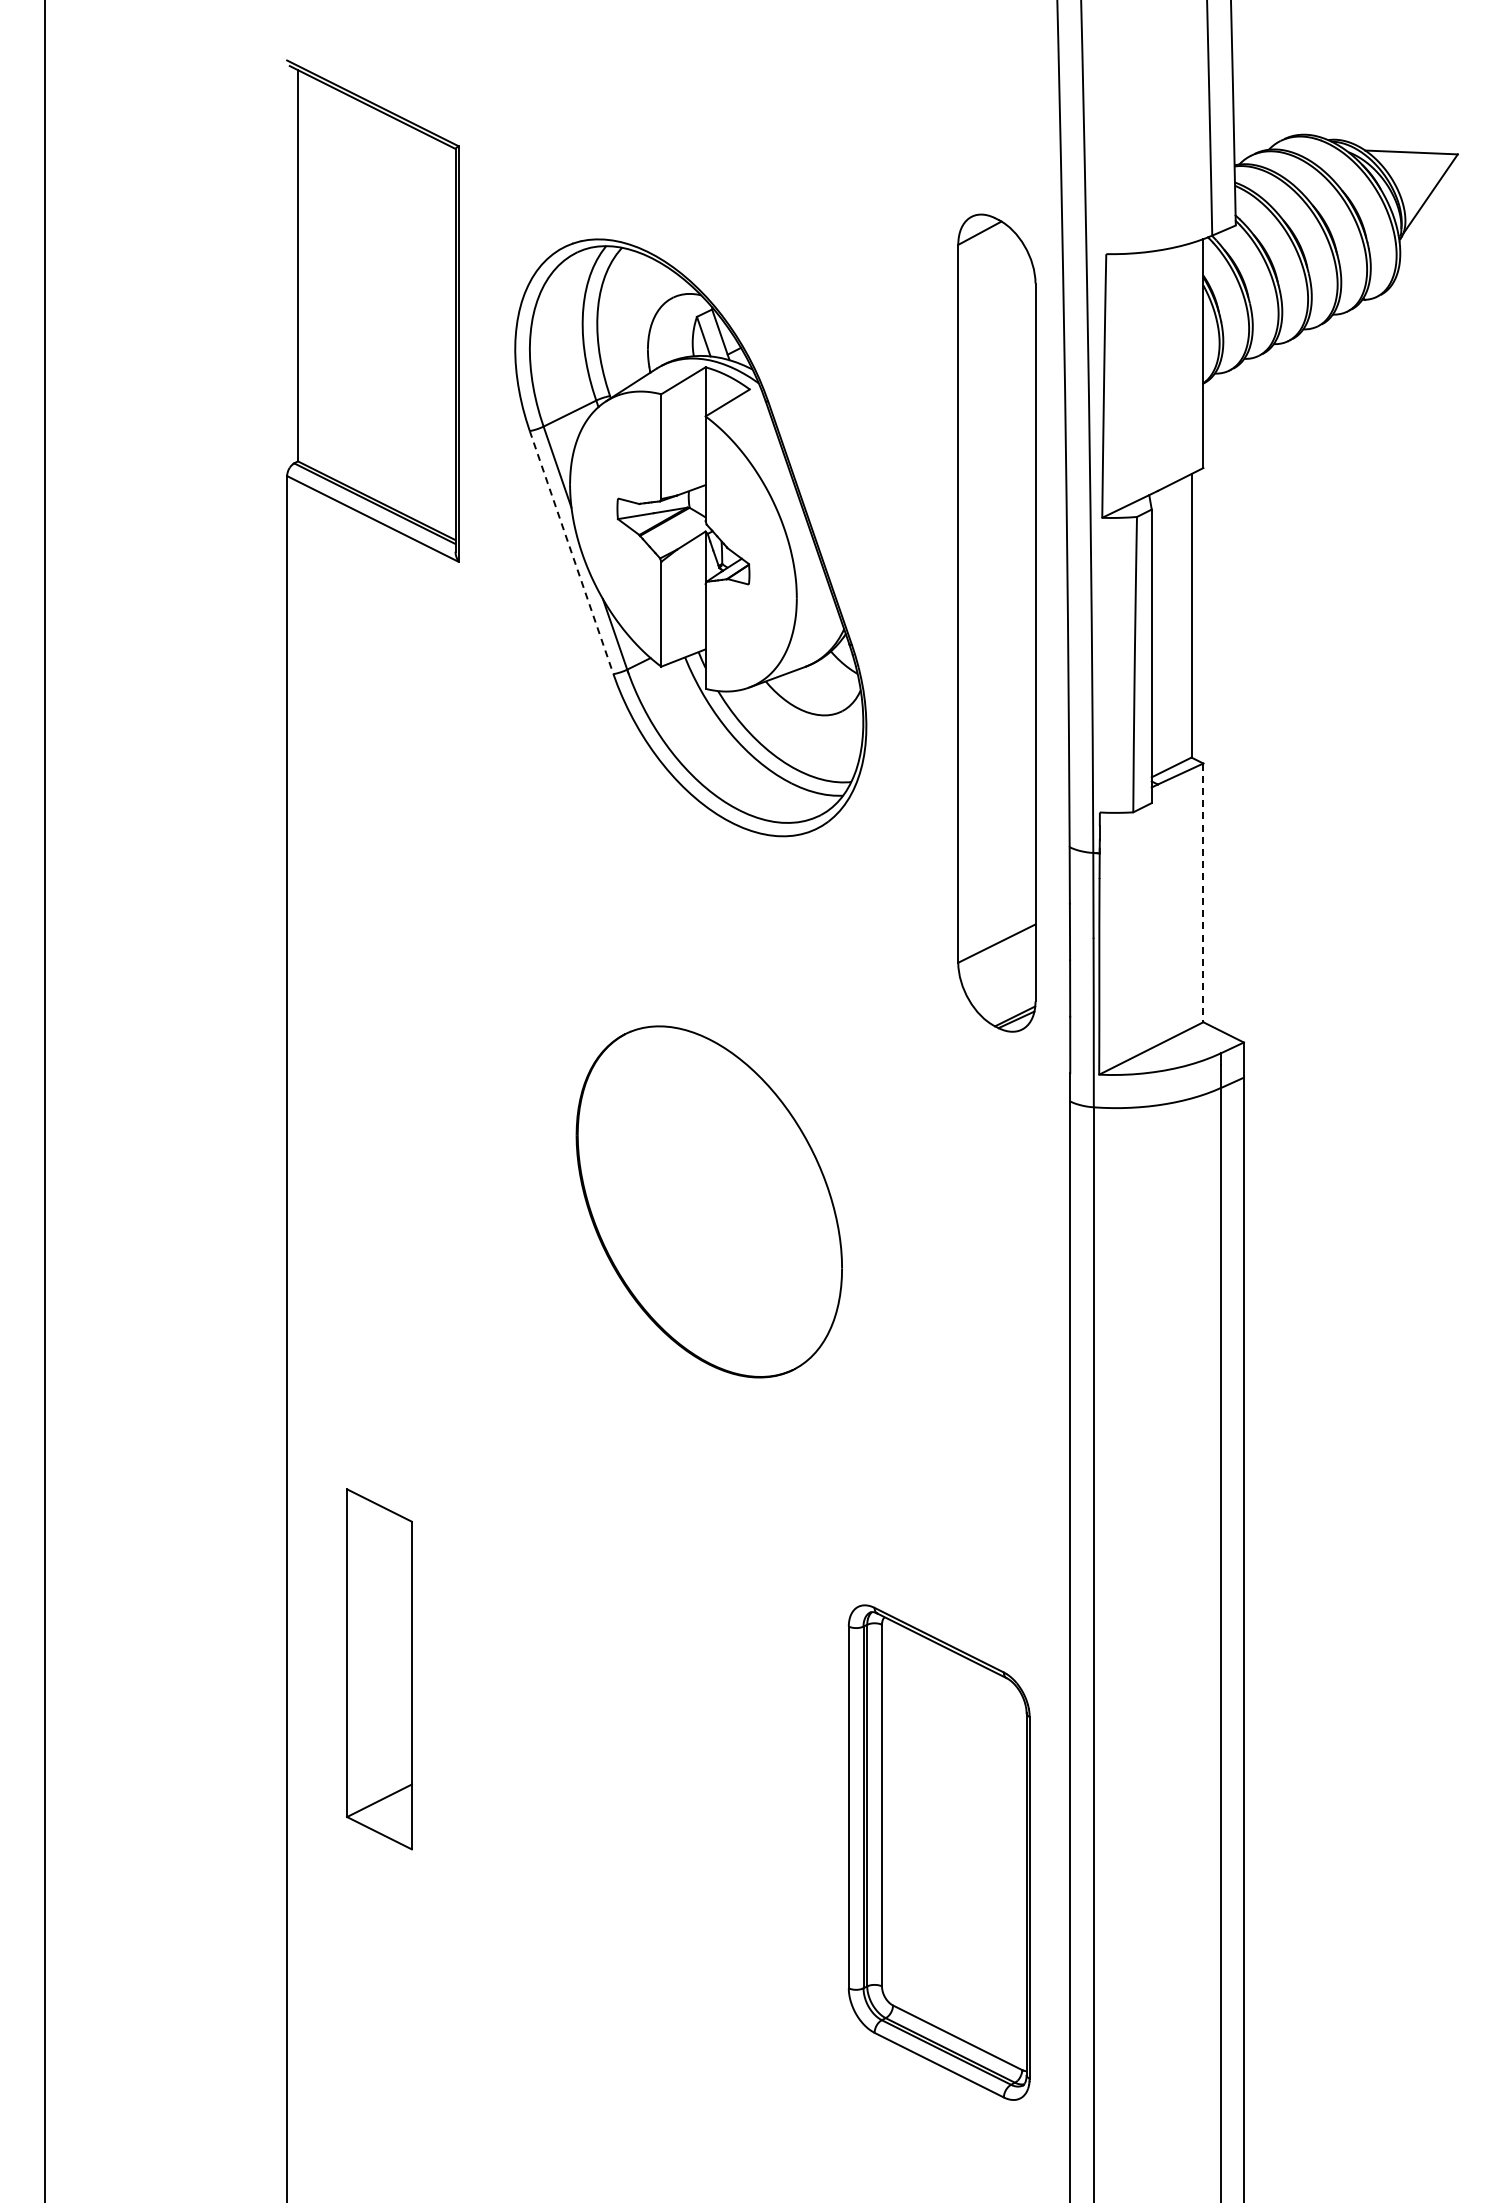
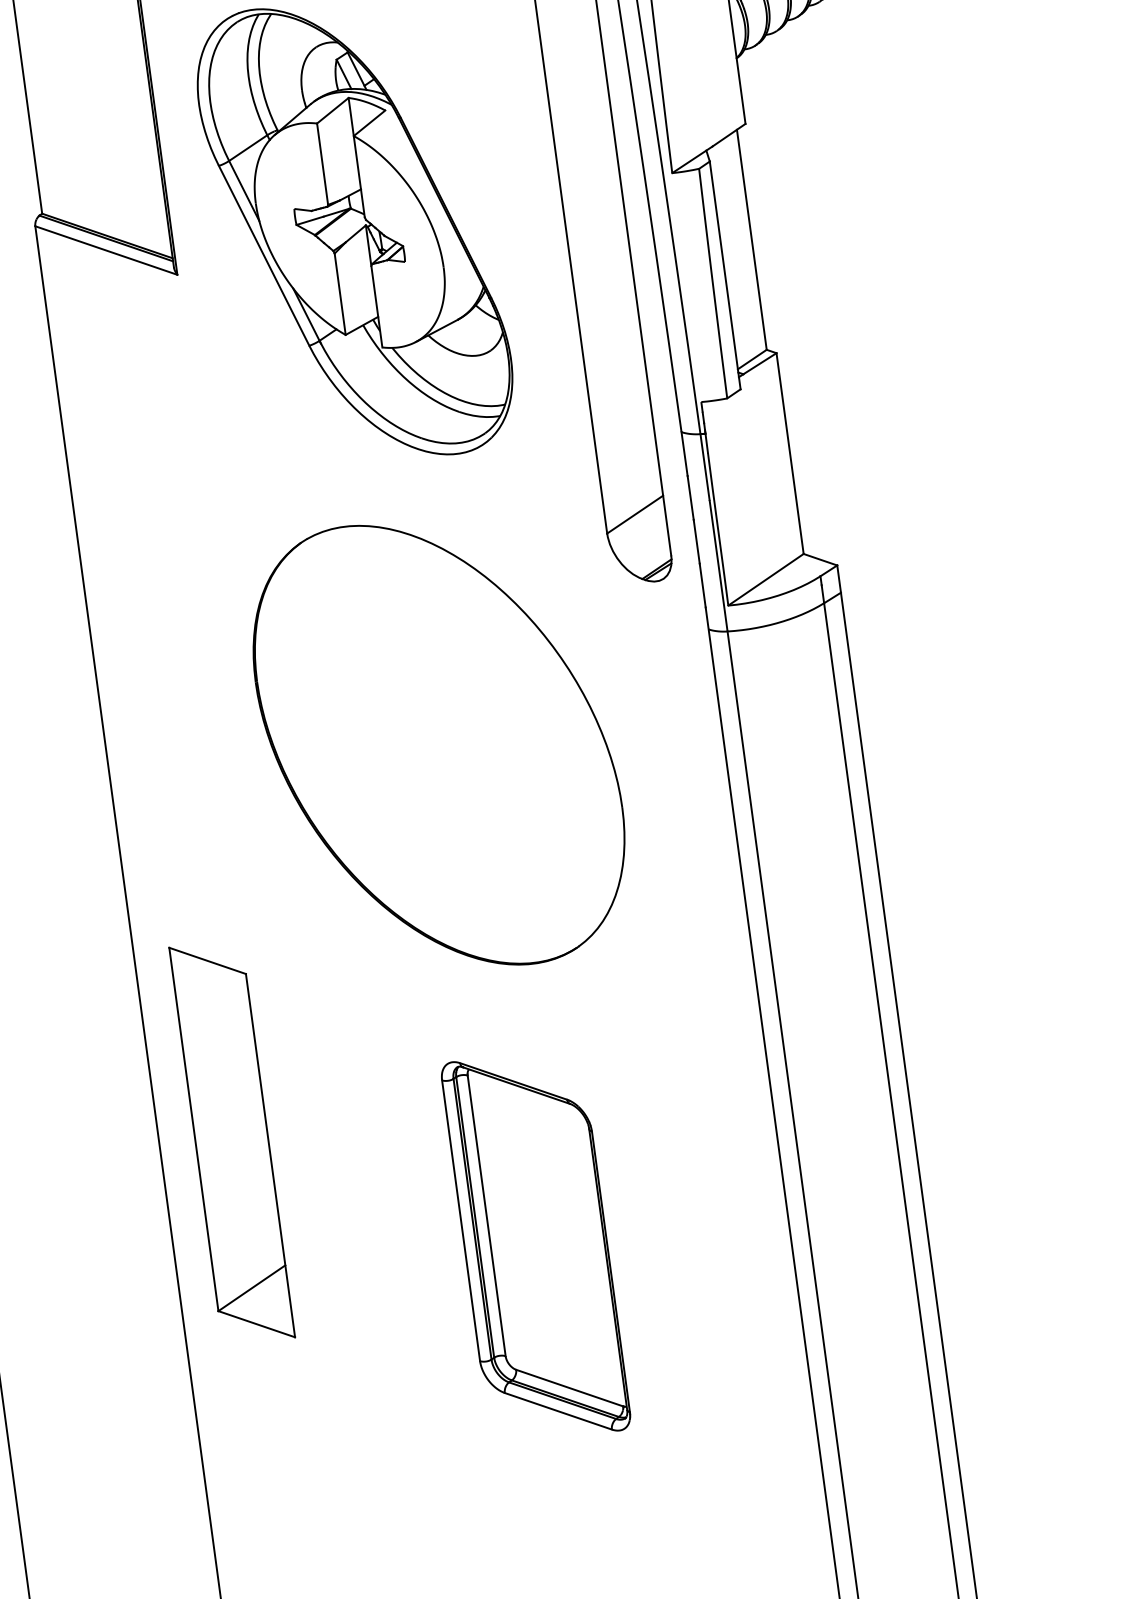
line: (571, 552) -> (264, 255), dashed -> solid
line: (1203, 893) -> (790, 454), dashed -> solid
part: (709, 1201) -> (439, 744), size x1.67
part: (379, 1669) -> (232, 1142), size x1.43
part: (938, 1852) -> (535, 1246), moved

